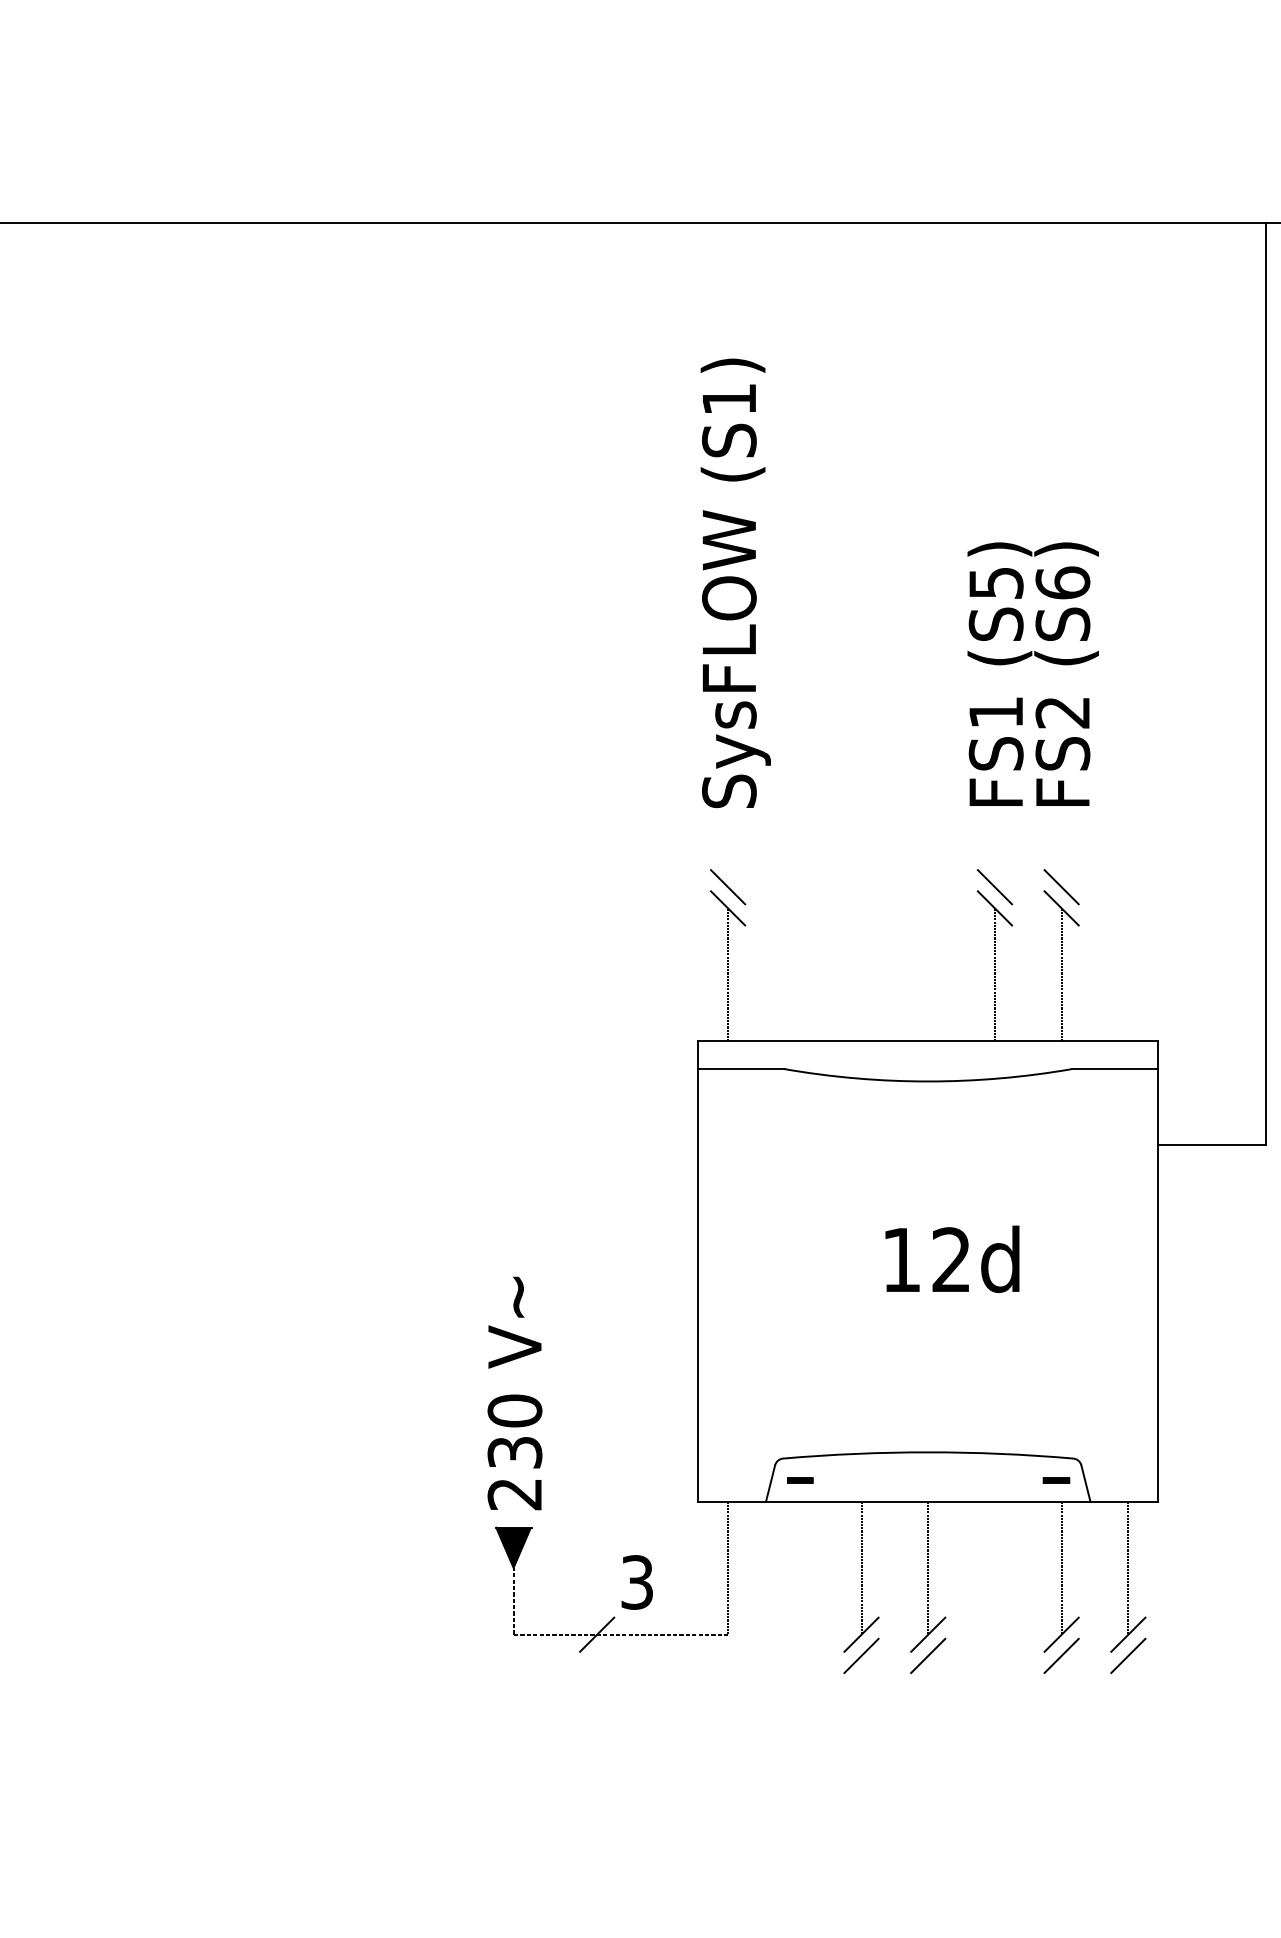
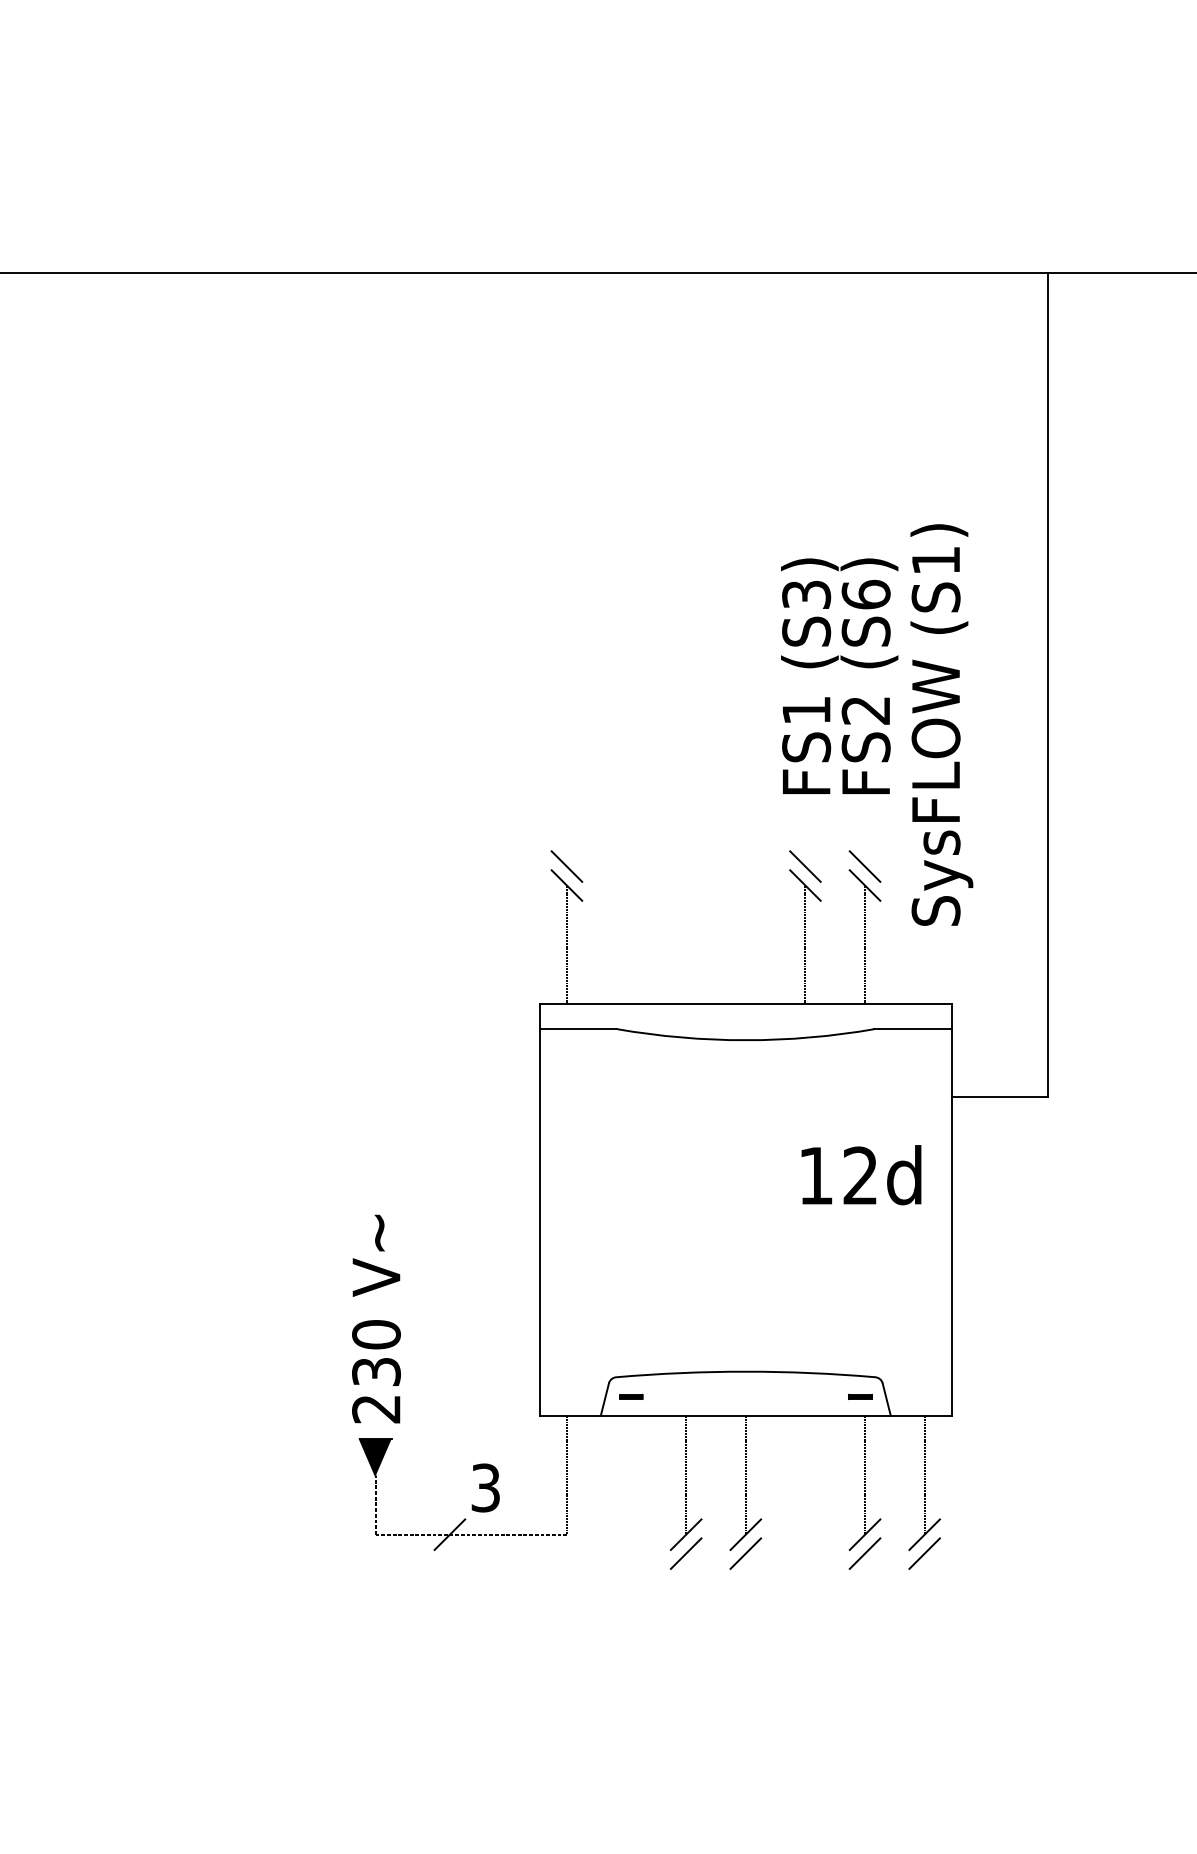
text: (735, 582) -> (941, 724), moved
text: (996, 582) -> (806, 594), (S5) -> (S3)
text: (952, 1259) -> (861, 1175), moved

